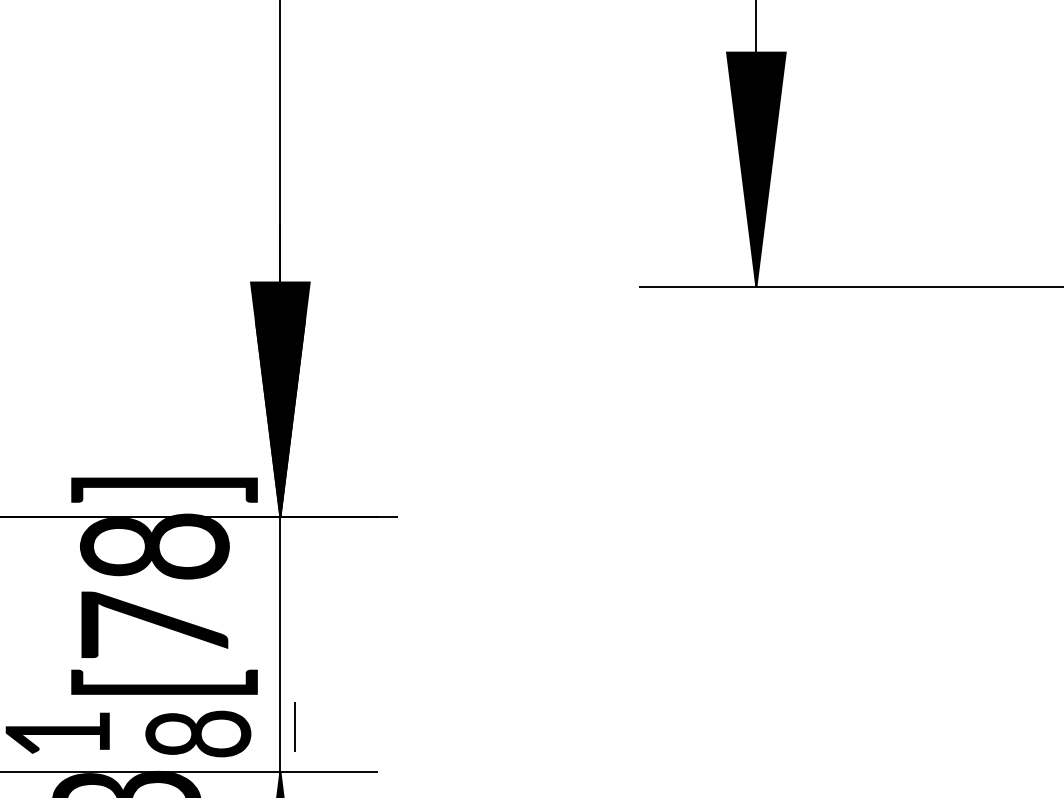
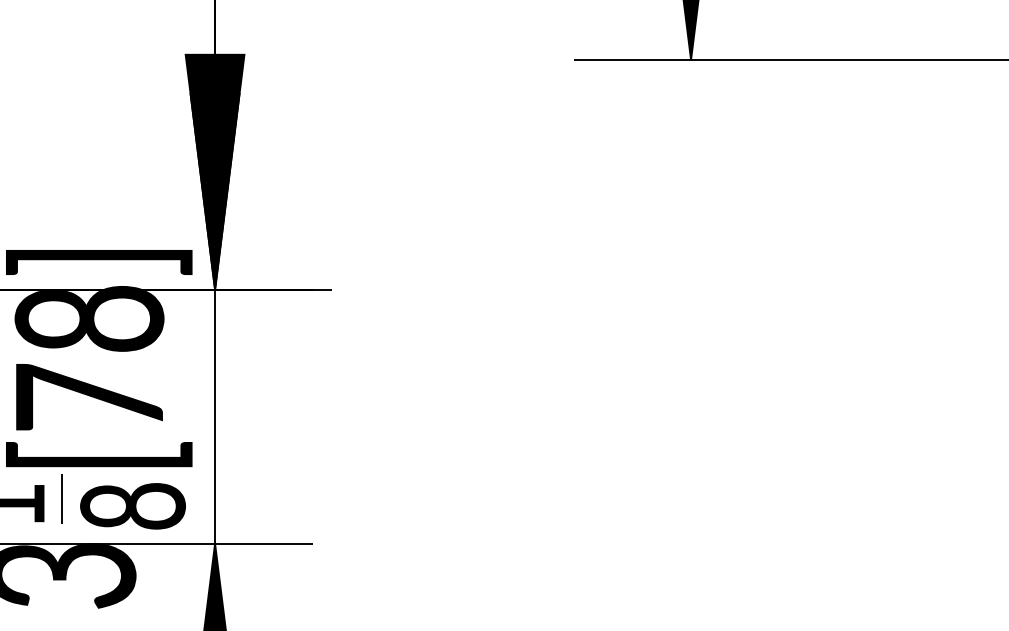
line: (294, 726) -> (61, 498), moved

